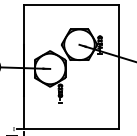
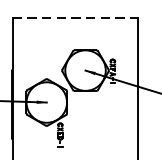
line: (72, 5) -> (76, 18), solid -> dashed

